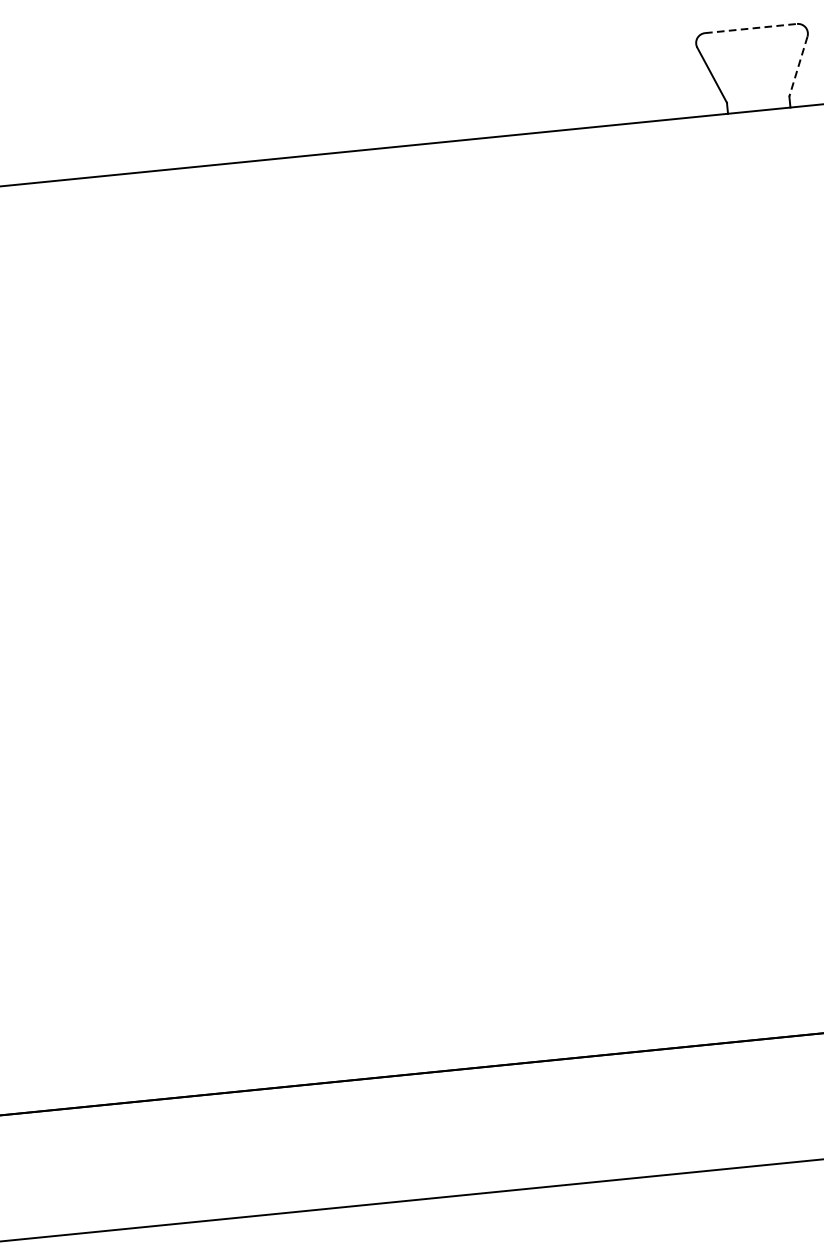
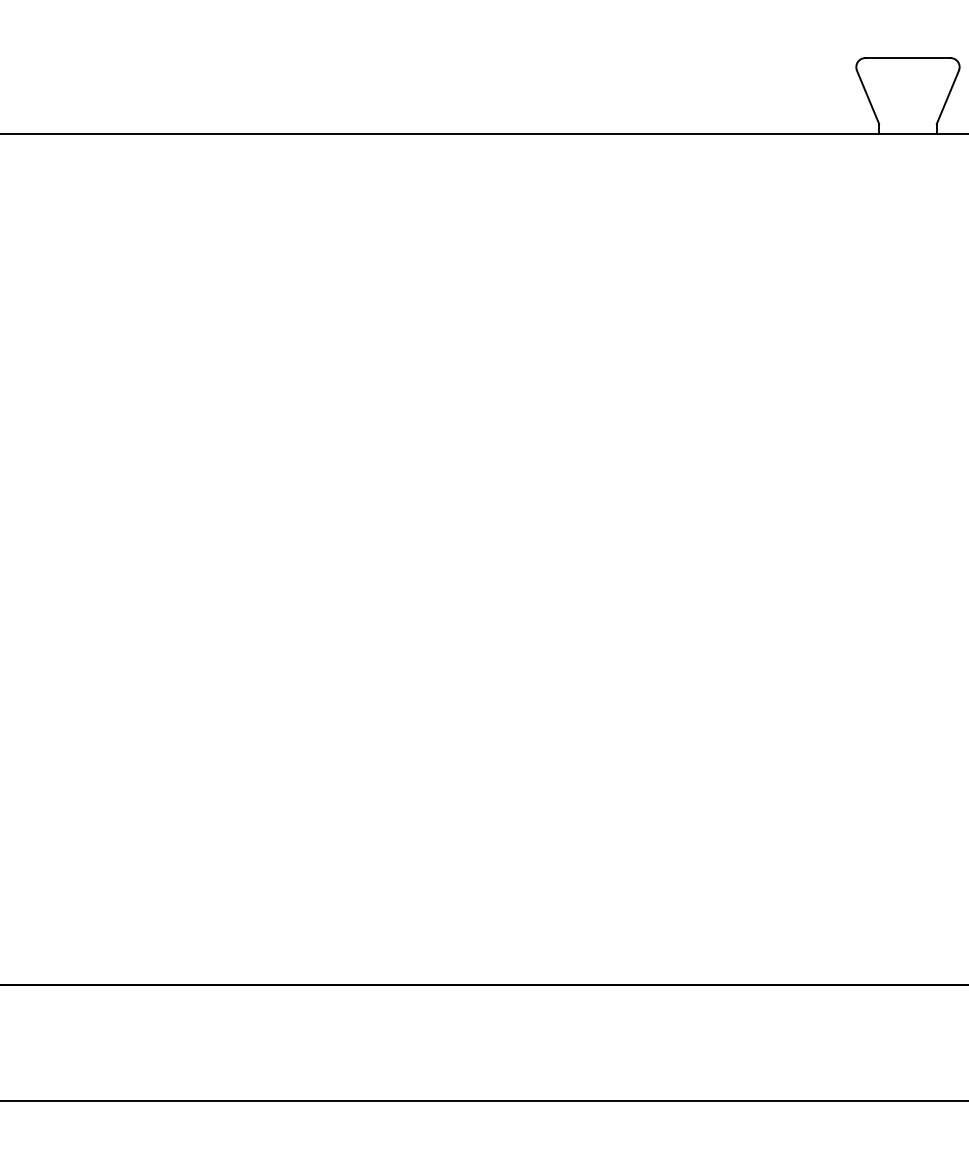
line: (750, 29) -> (907, 58), dashed -> solid
line: (798, 66) -> (947, 97), dashed -> solid

